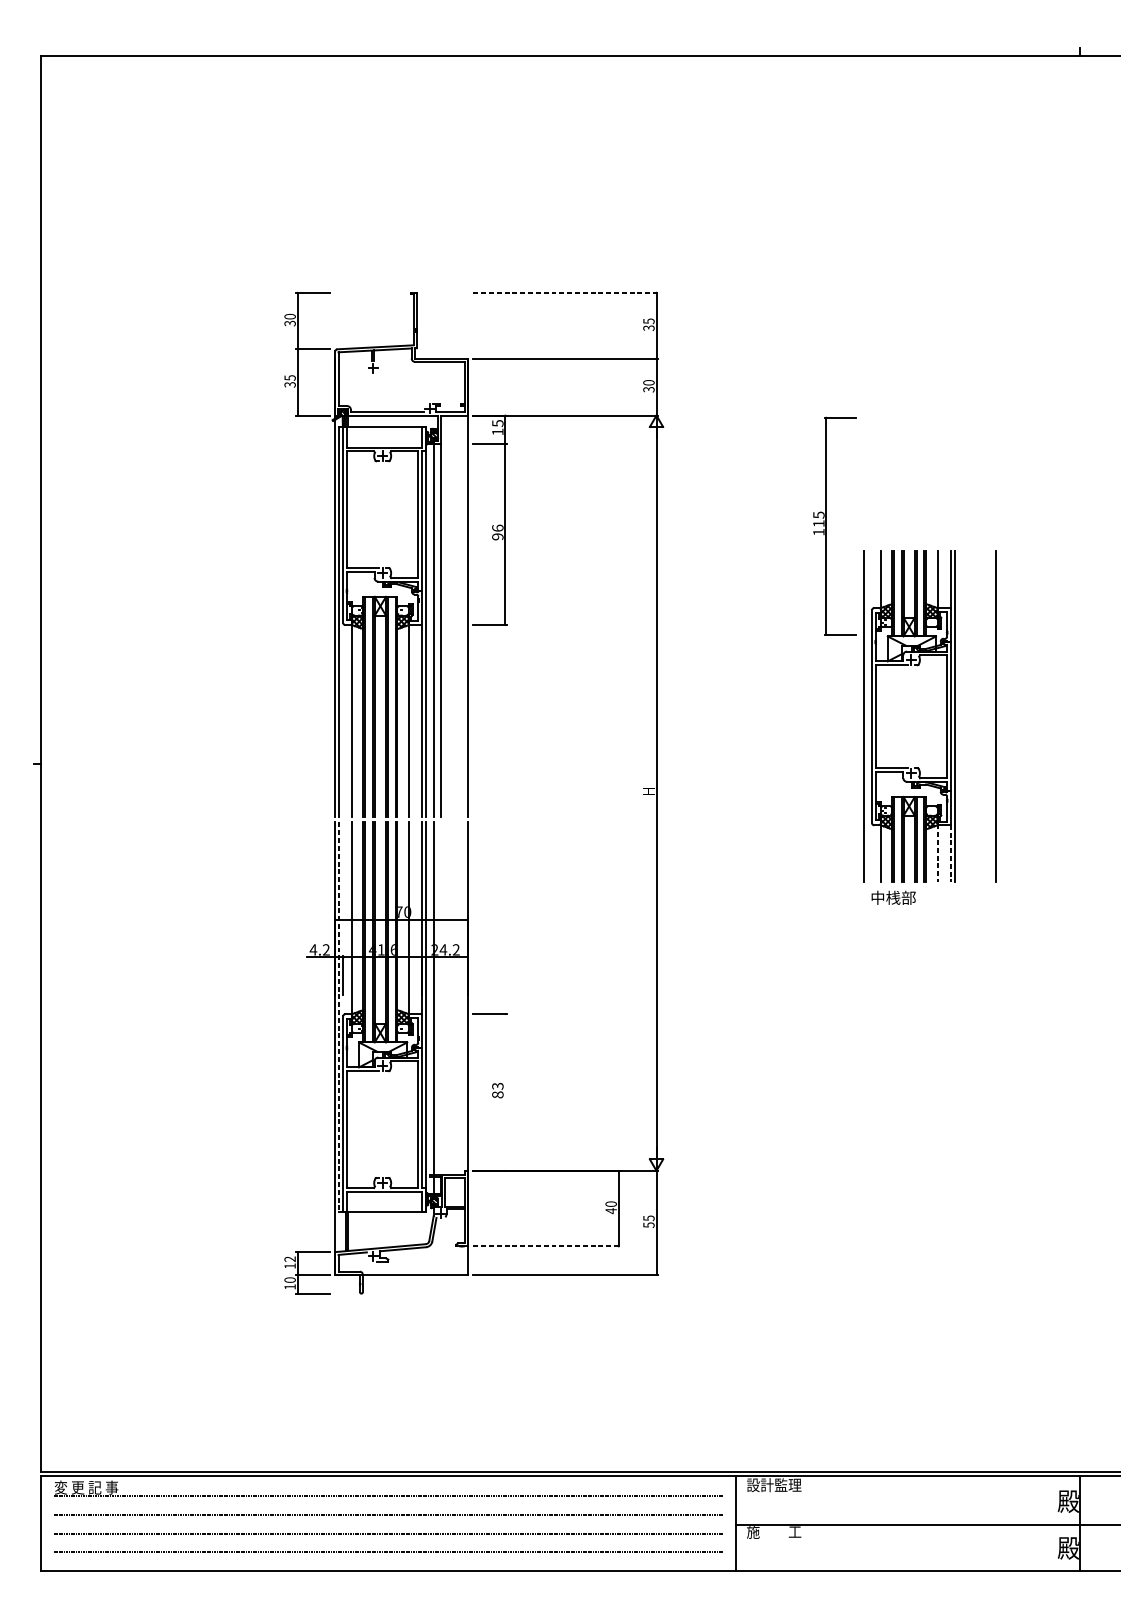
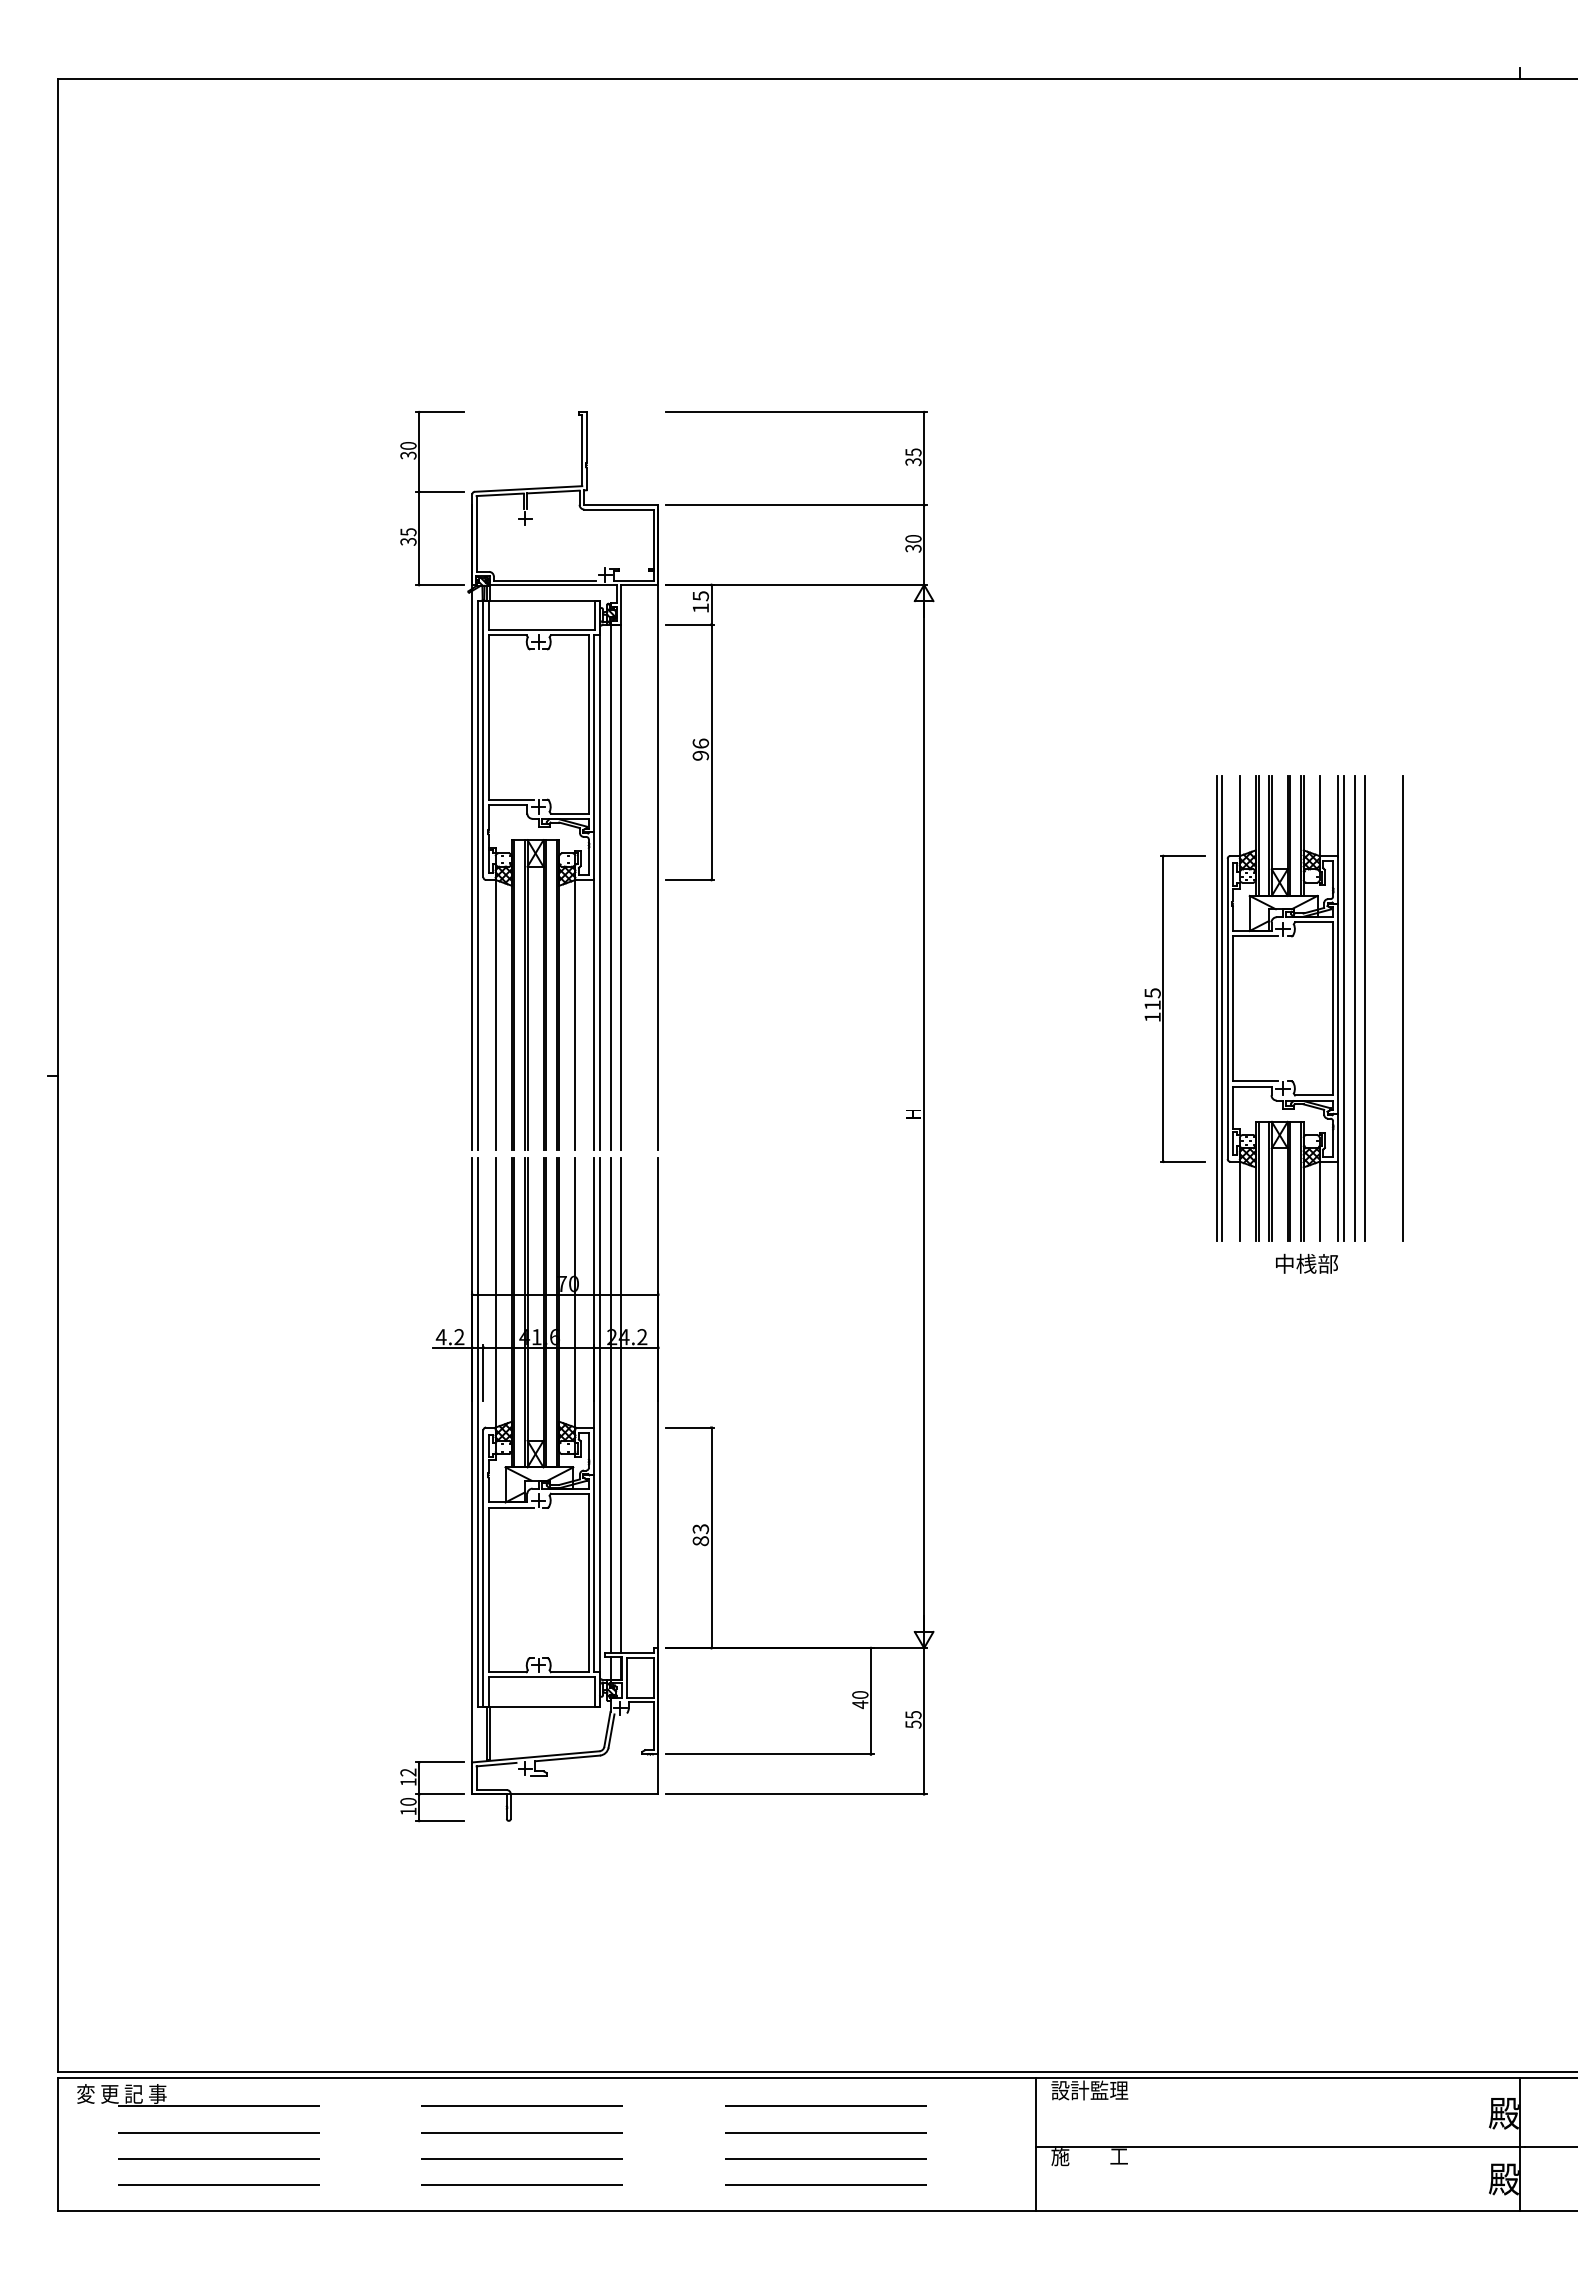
line: (566, 292) -> (797, 412), dashed -> solid
part: (826, 526) -> (1163, 1008), moved
line: (867, 716) -> (1221, 1008), added
line: (962, 716) -> (1354, 1008), added
line: (970, 716) -> (1365, 1008), added
line: (937, 852) -> (1319, 1200), dashed -> solid
line: (950, 853) -> (1338, 1201), dashed -> solid
text: (893, 897) -> (1306, 1263), moved
line: (440, 998) -> (620, 1405), added
line: (339, 1017) -> (477, 1432), dashed -> solid
line: (505, 1092) -> (711, 1537), added
line: (546, 1246) -> (769, 1754), dashed -> solid

